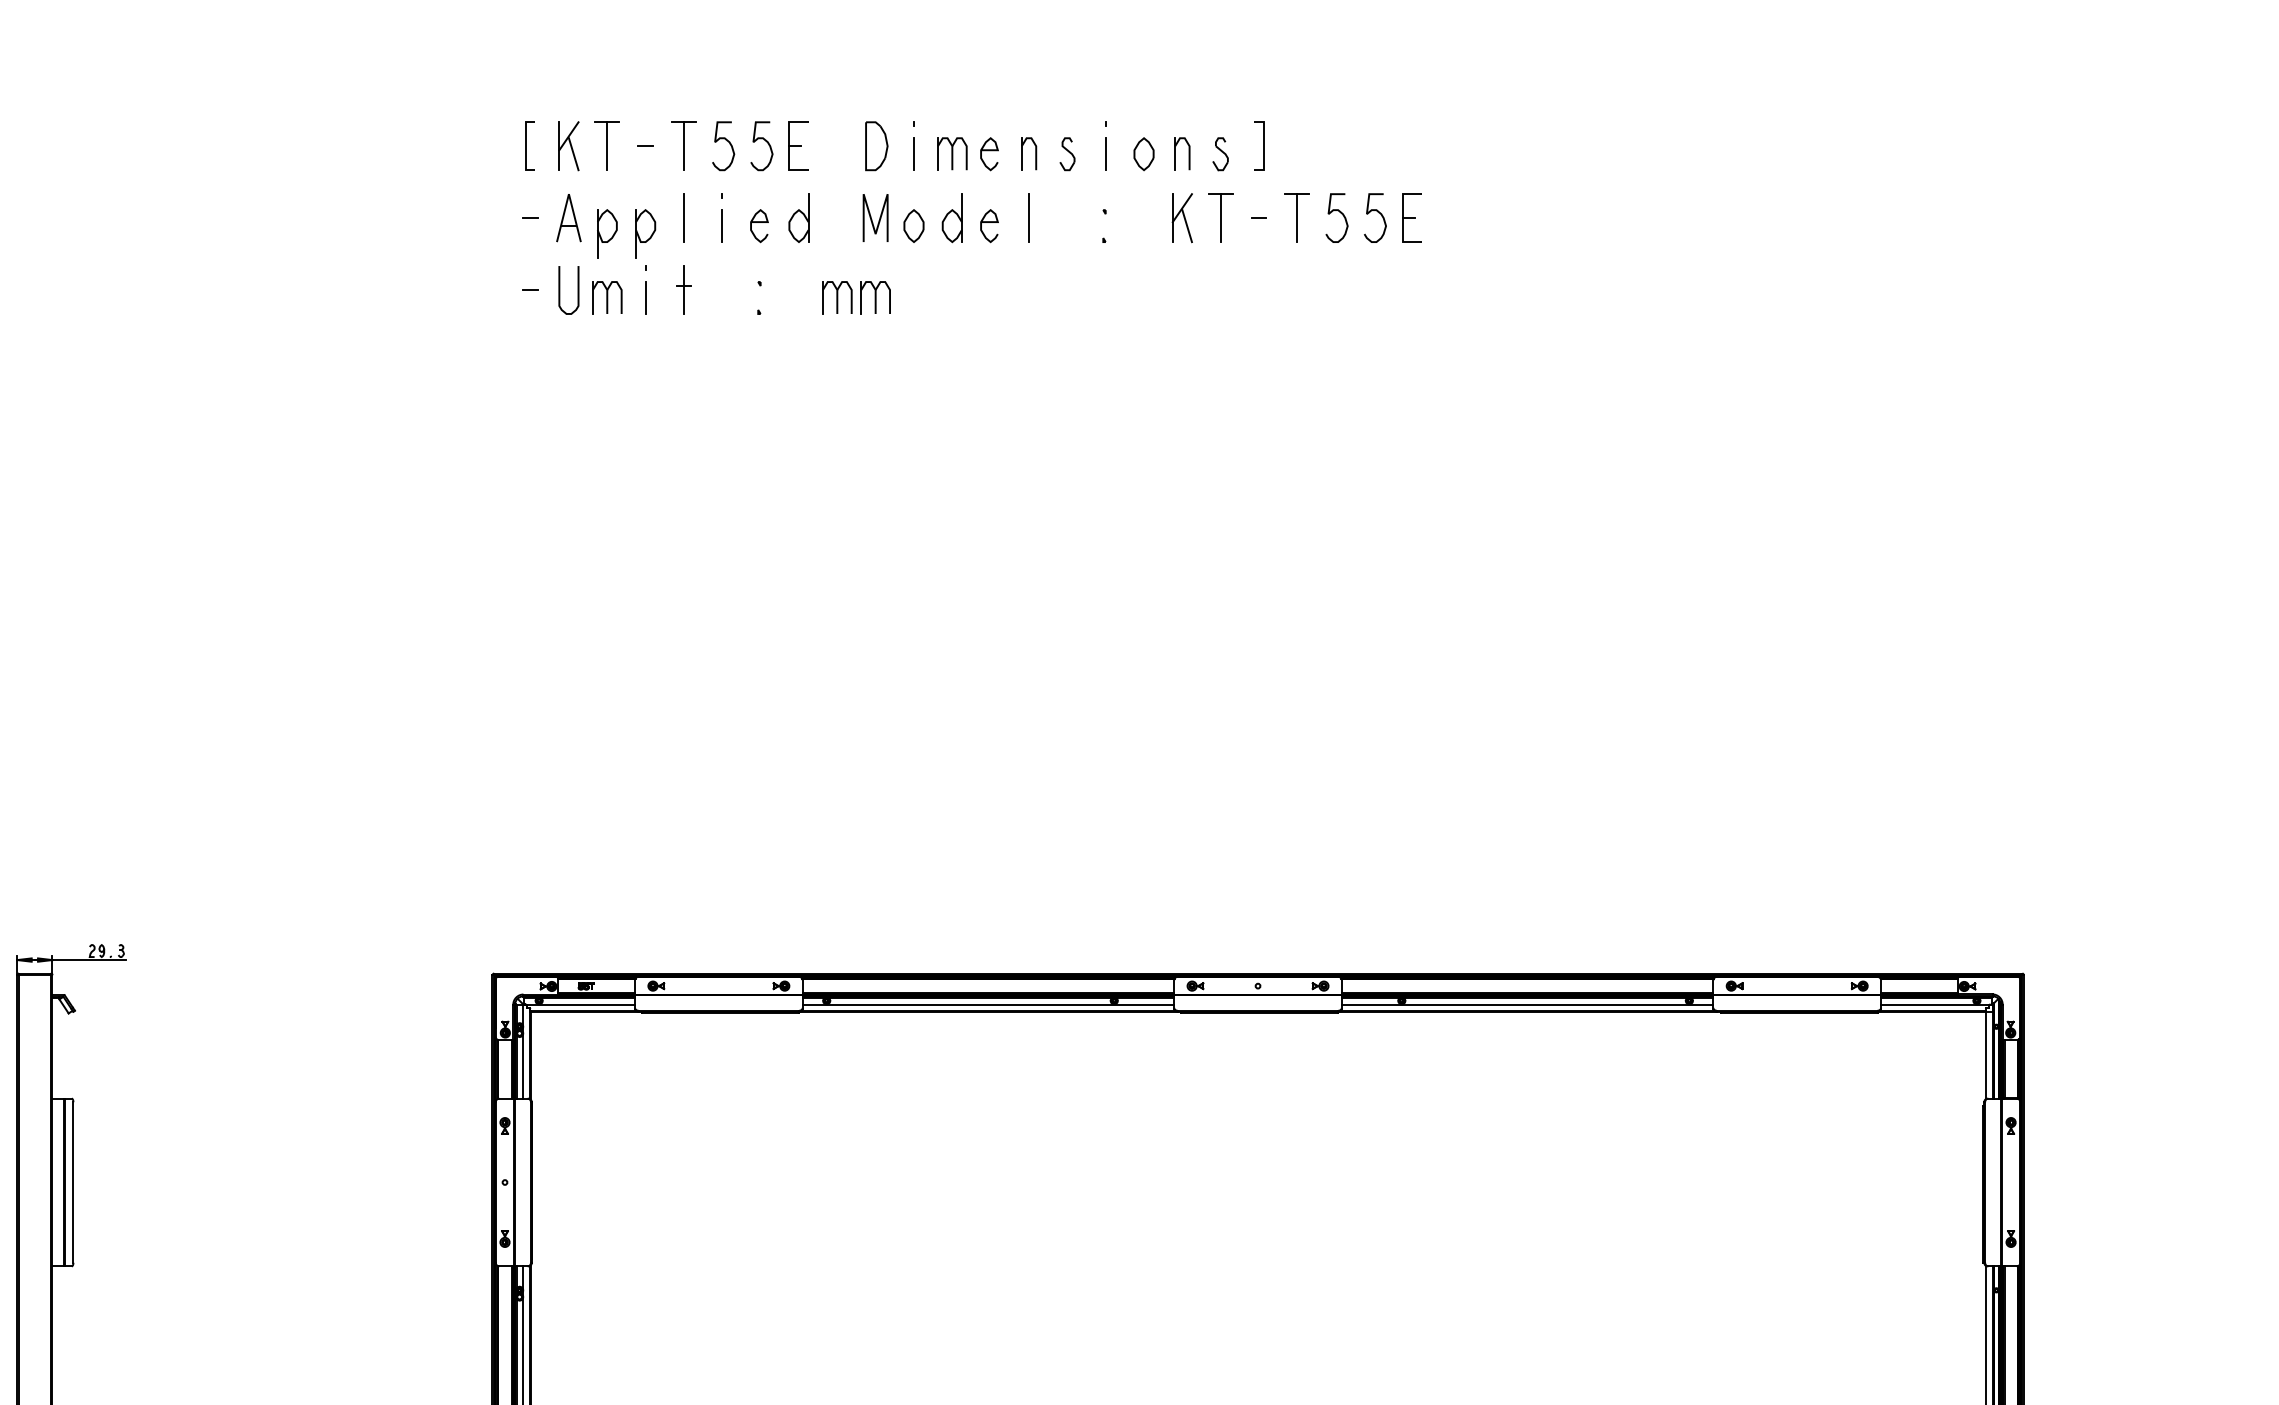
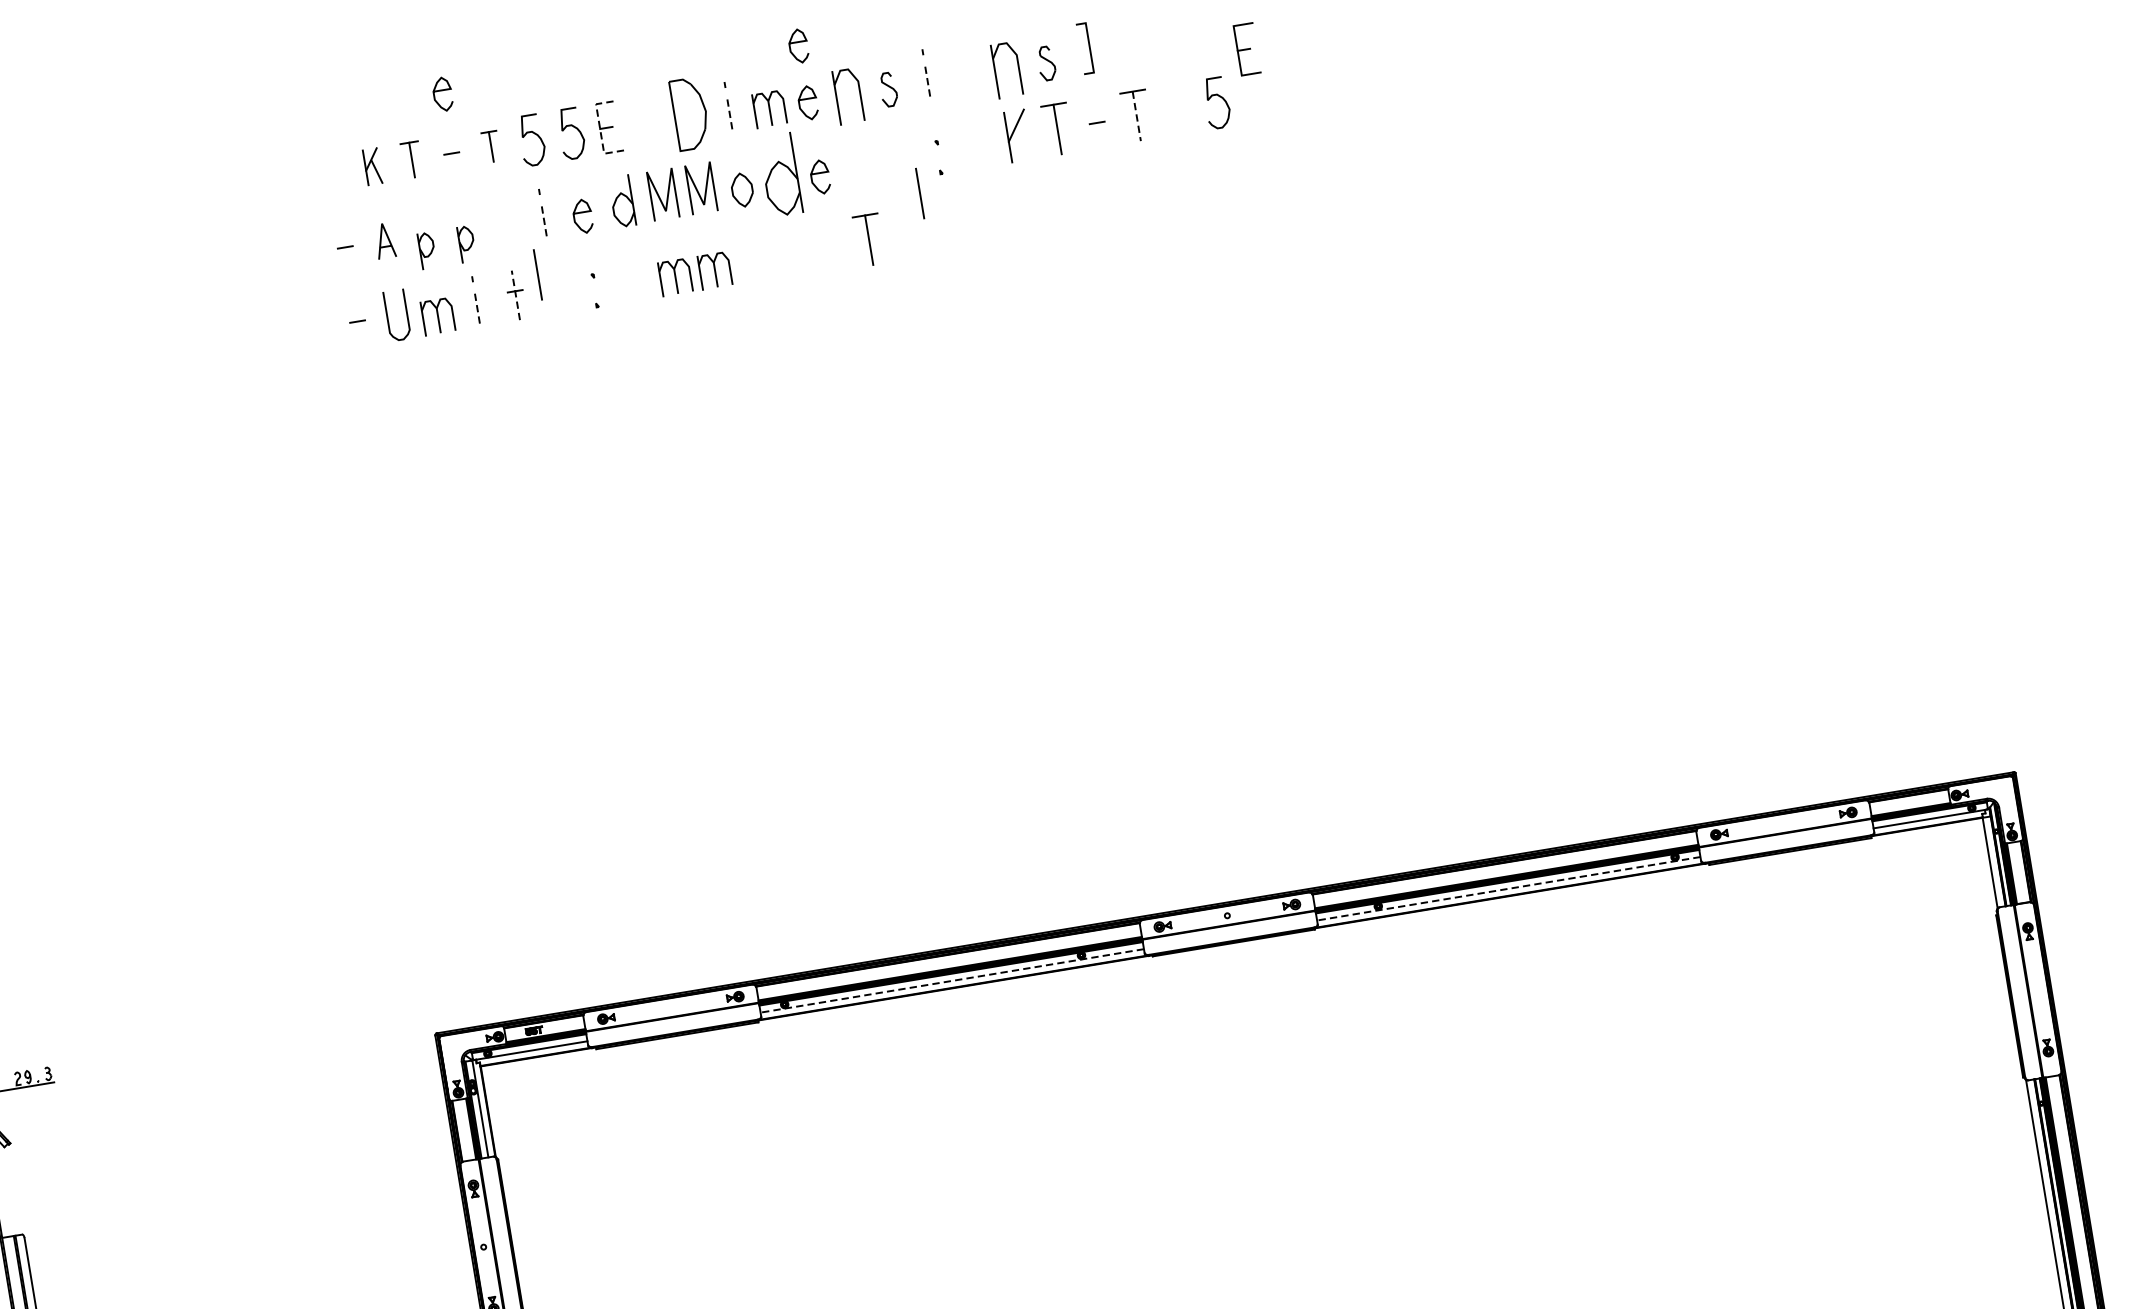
curve: (646, 85) -> (442, 90), added
curve: (989, 96) -> (798, 43), added
line: (526, 145) -> (328, 173), removed
part: (606, 145) -> (411, 159), size x0.7
part: (683, 145) -> (490, 146), size x0.6
part: (568, 146) -> (372, 166), size x0.7
line: (789, 146) -> (600, 129), solid -> dashed
part: (876, 146) -> (690, 114), size x1.4
part: (1029, 153) -> (849, 95), size x1.6
part: (1182, 153) -> (1007, 69), size x1.6
line: (914, 154) -> (730, 116), solid -> dashed
line: (1105, 154) -> (927, 83), solid -> dashed
part: (1143, 154) -> (967, 76), removed
curve: (1340, 213) -> (1180, 104), removed
line: (683, 217) -> (537, 274), moved
line: (1028, 217) -> (919, 193), moved
part: (1411, 217) -> (1246, 48), moved
part: (568, 218) -> (384, 241), size x0.7
part: (951, 218) -> (779, 175), size x1.6
line: (1297, 218) -> (1136, 116), solid -> dashed
line: (835, 219) -> (660, 196), added
line: (722, 226) -> (544, 223), solid -> dashed
line: (1186, 226) -> (1023, 143), removed
part: (607, 233) -> (427, 250), size x0.7
part: (645, 233) -> (466, 243), size x0.7
line: (683, 290) -> (515, 295), solid -> dashed
part: (1025, 292) -> (868, 239), added
line: (645, 298) -> (477, 310), solid -> dashed
line: (988, 1004) -> (952, 980), solid -> dashed
line: (1527, 1004) -> (1508, 888), solid -> dashed

